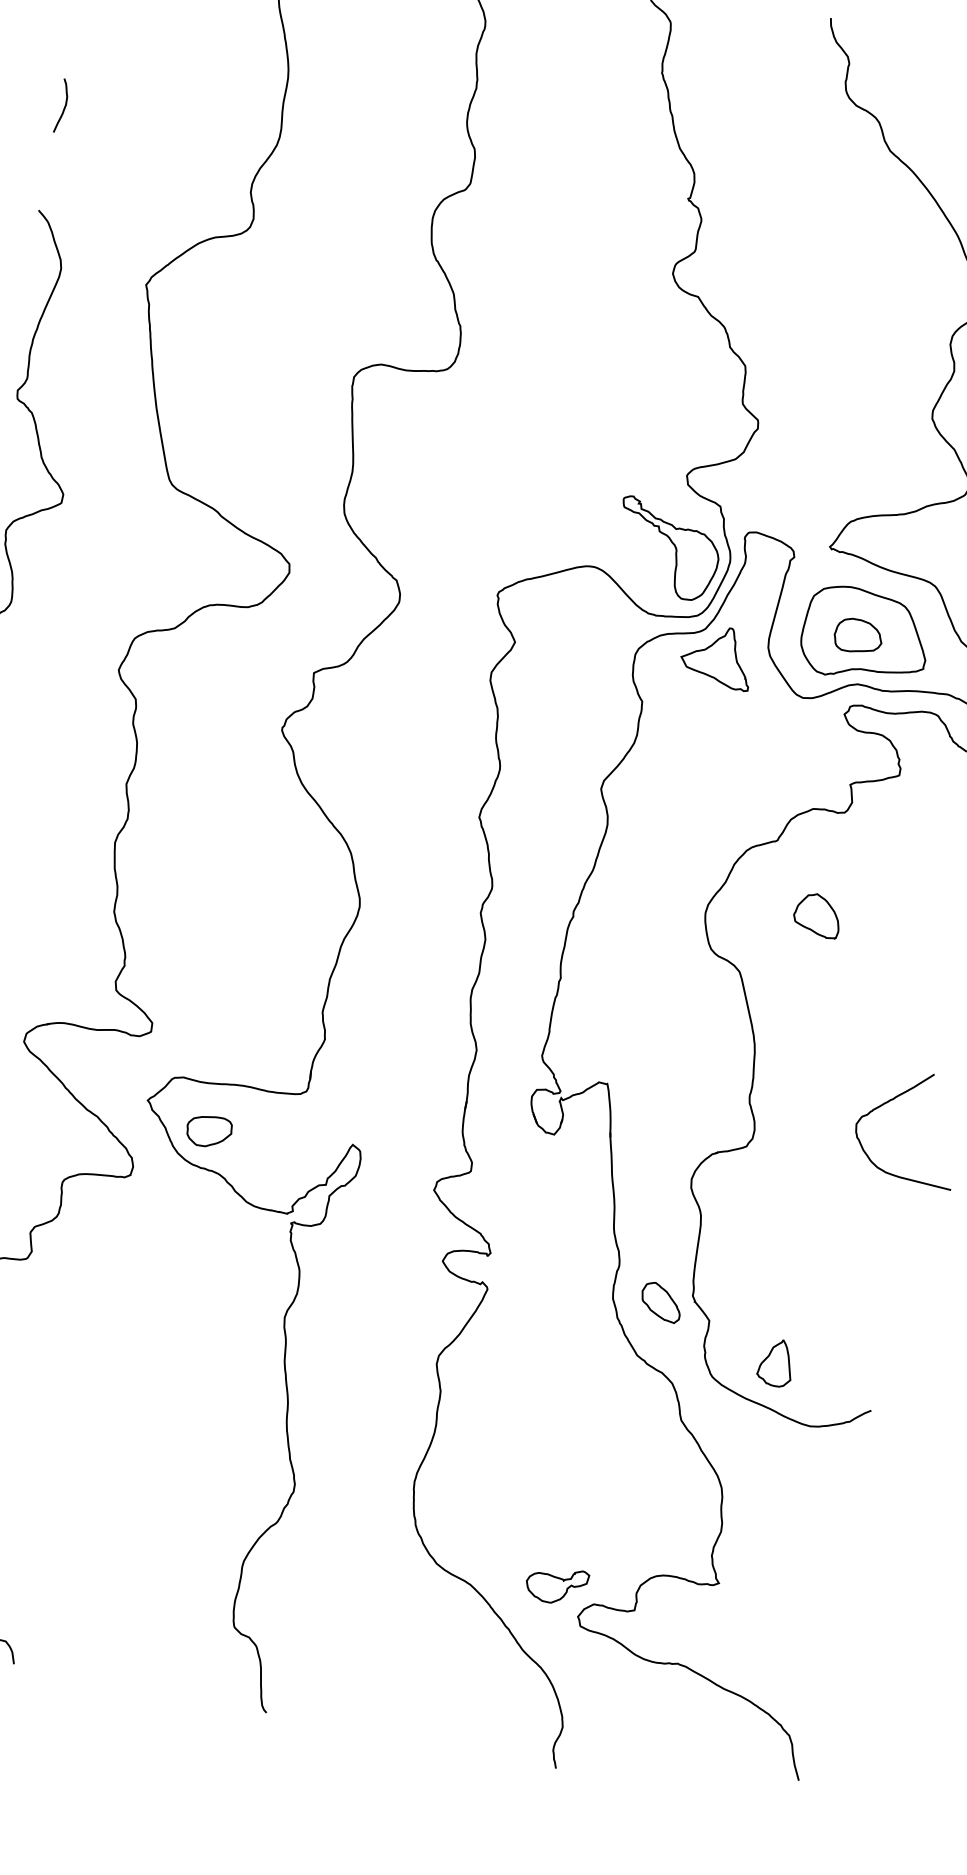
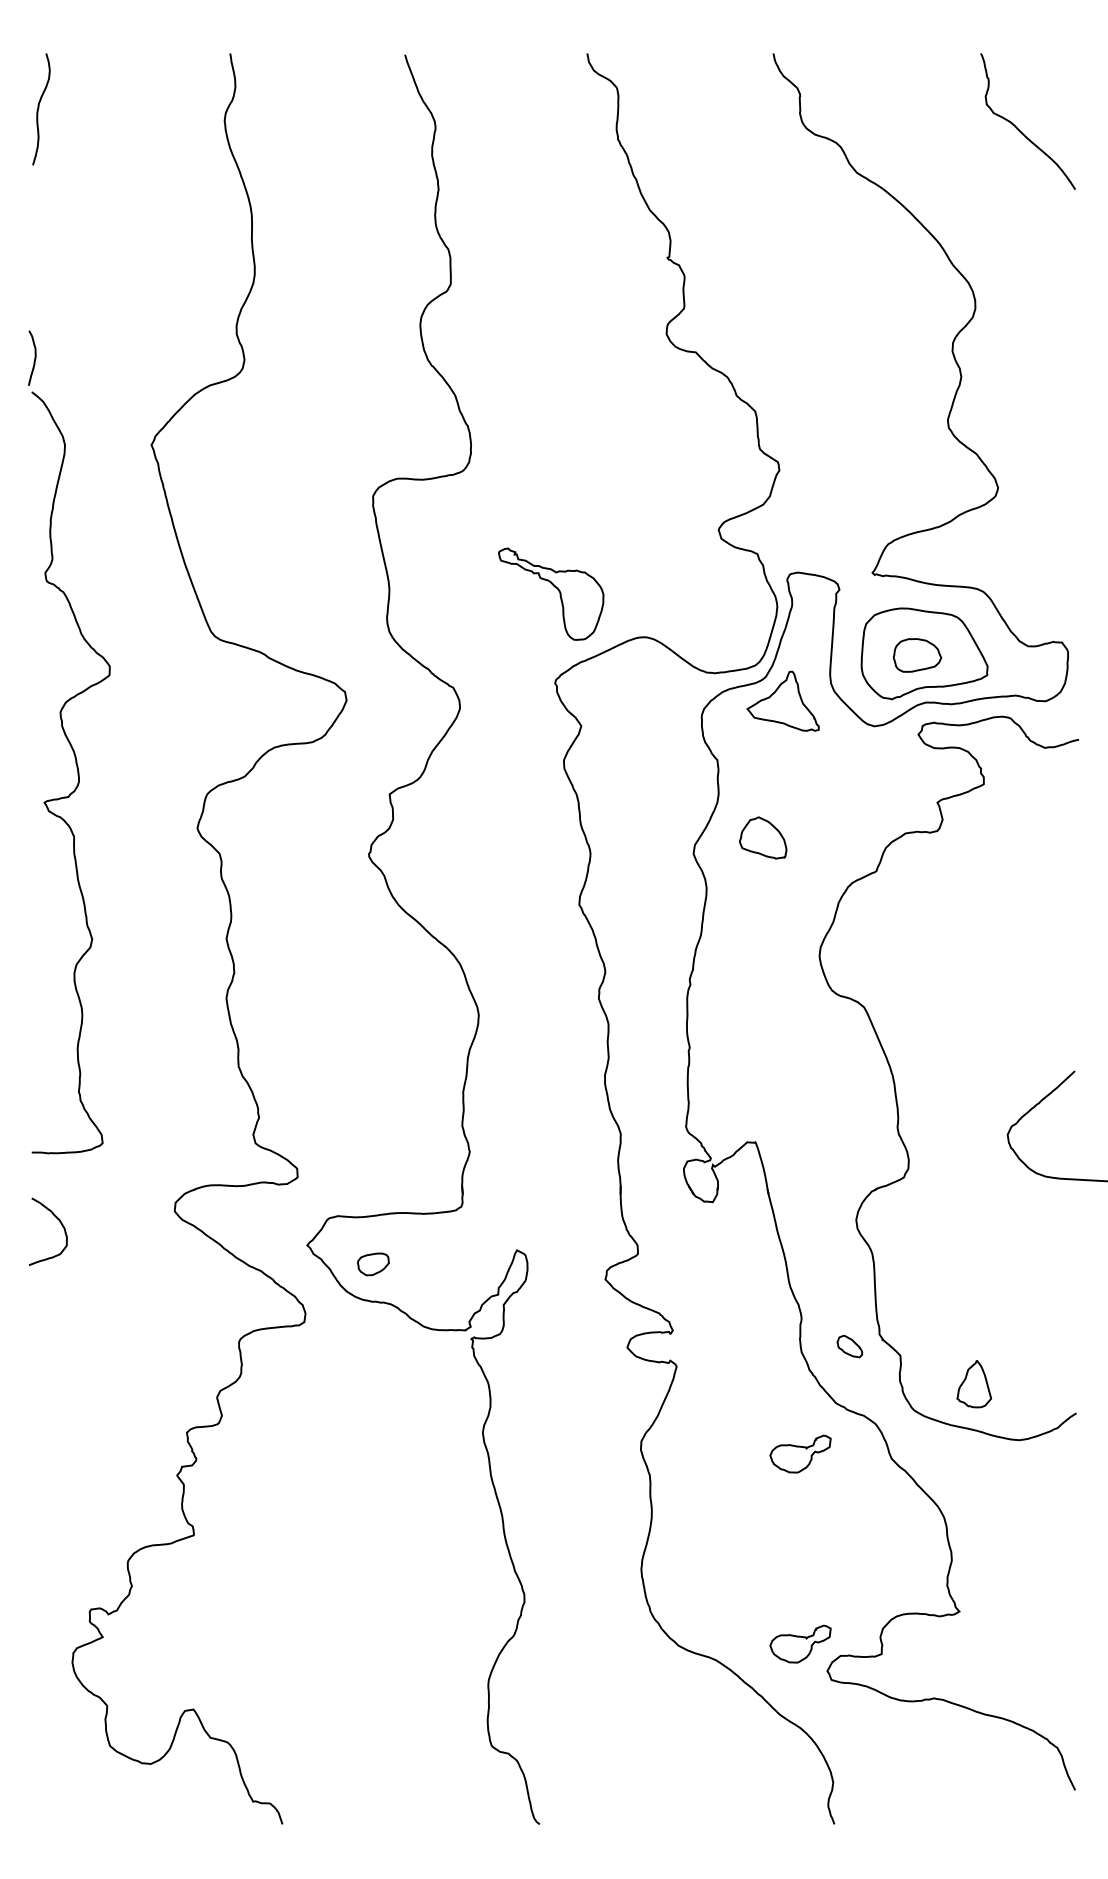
curve: (64, 105) -> (34, 357), moved
part: (672, 544) -> (555, 588), moved
part: (818, 914) -> (763, 837), moved
part: (209, 1131) -> (373, 1264), size x0.7
part: (661, 1302) -> (849, 1346), size x0.6
part: (592, 1397) -> (800, 1453), added

